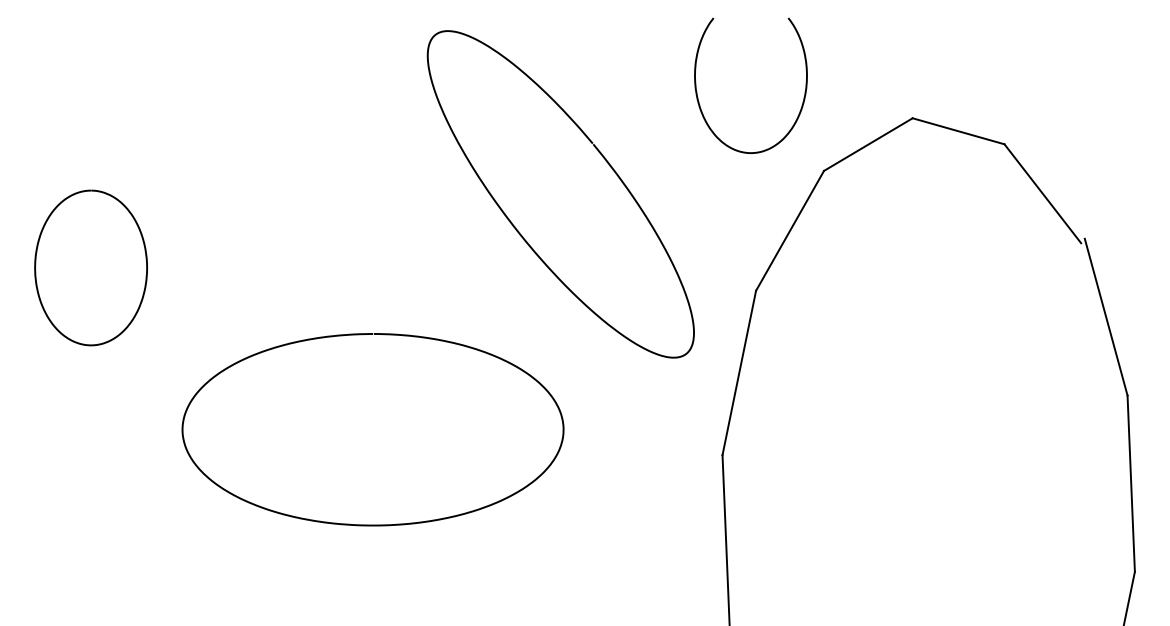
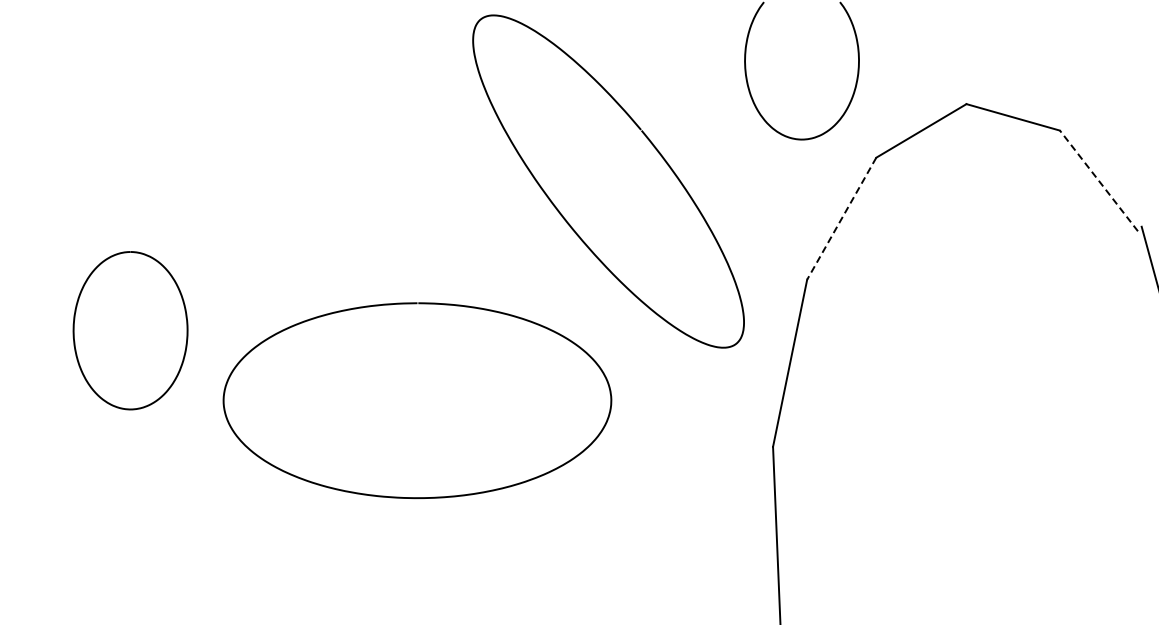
line: (1042, 193) -> (1098, 180), solid -> dashed
line: (790, 230) -> (842, 218), solid -> dashed
curve: (36, 265) -> (75, 328), moved
curve: (362, 335) -> (406, 304), moved

